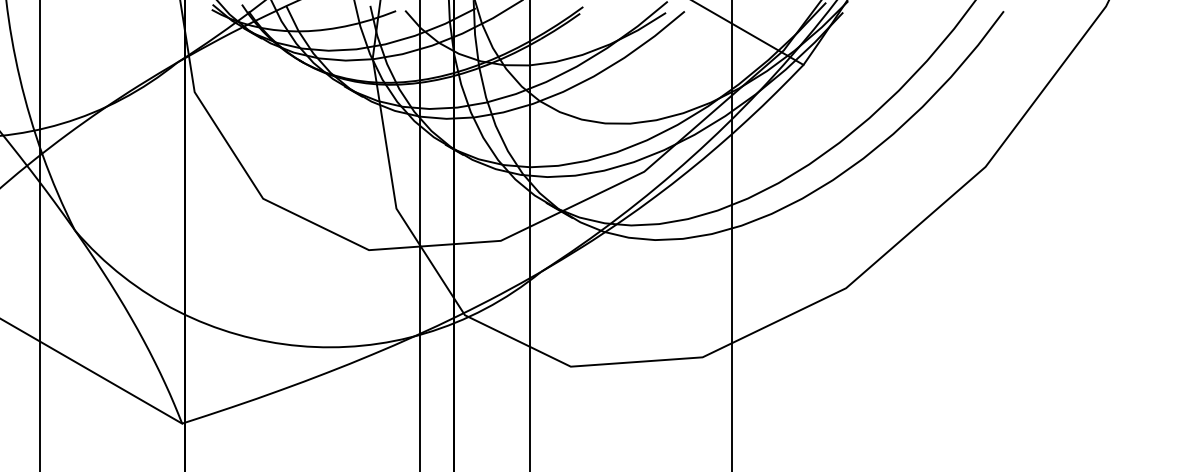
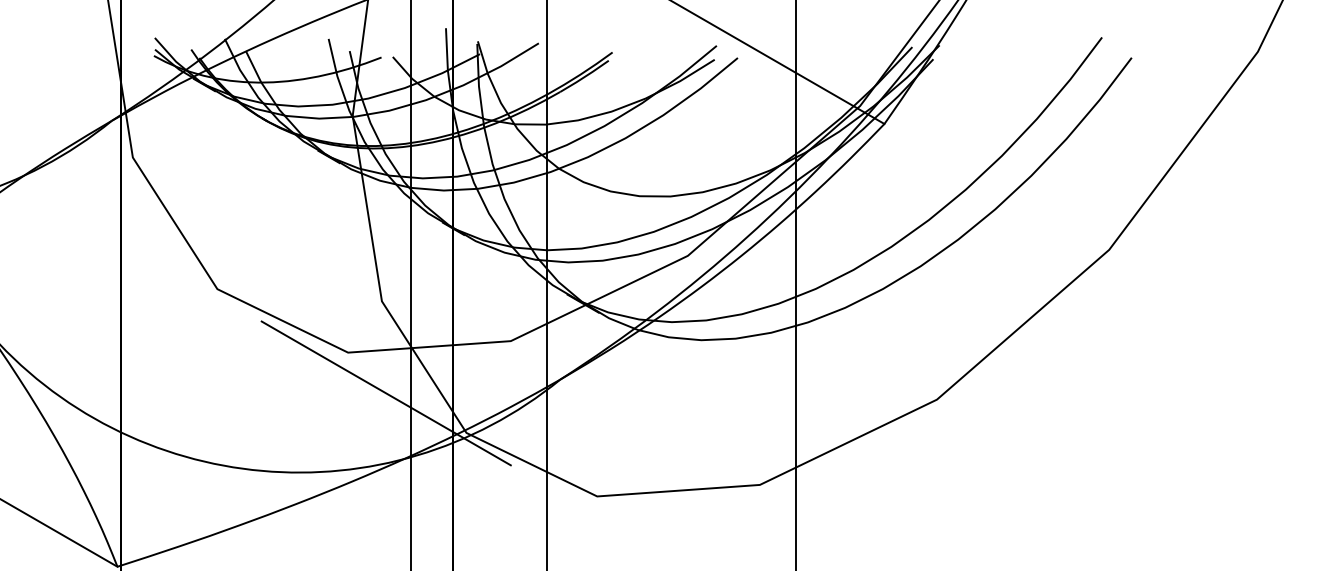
line: (399, 282) -> (385, 392), added

